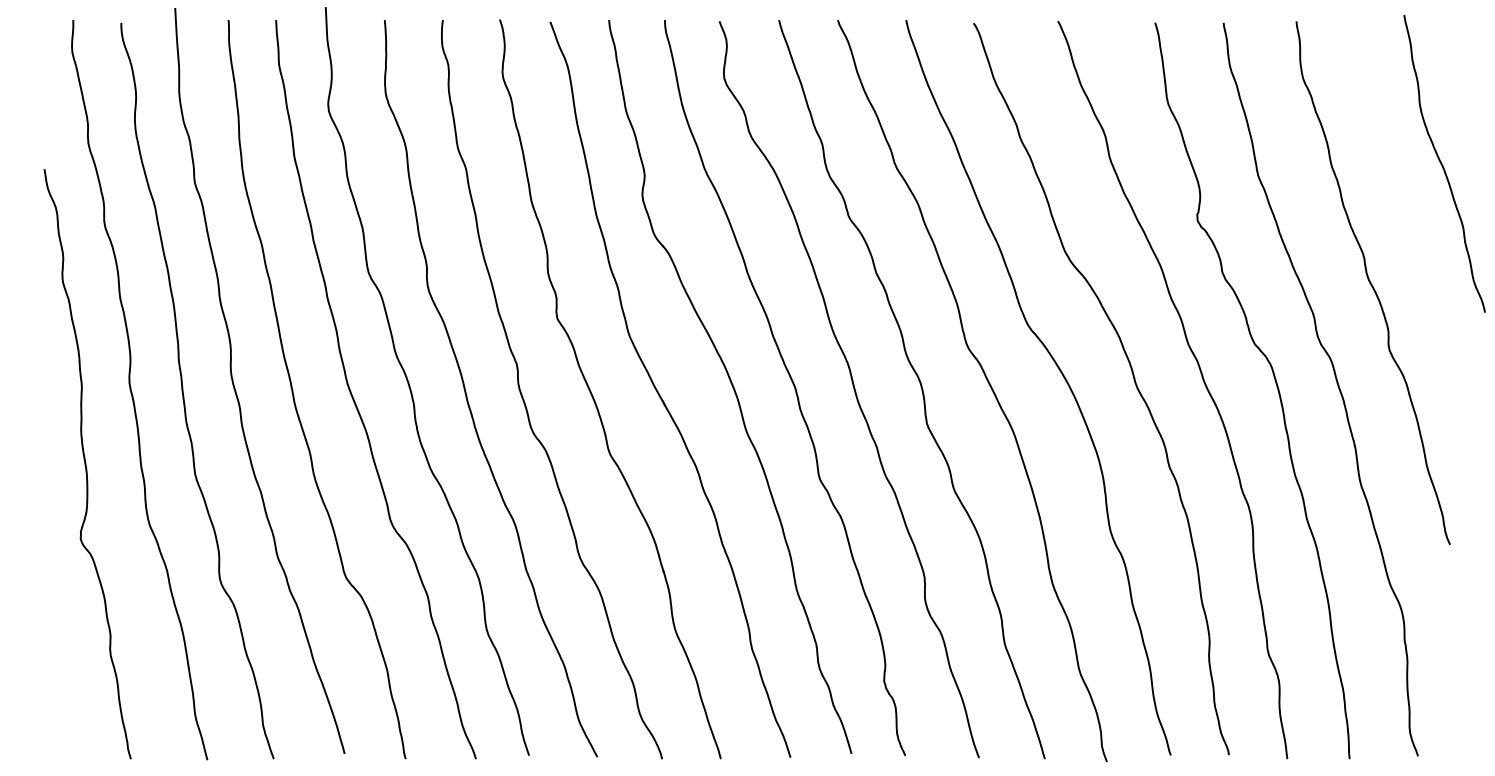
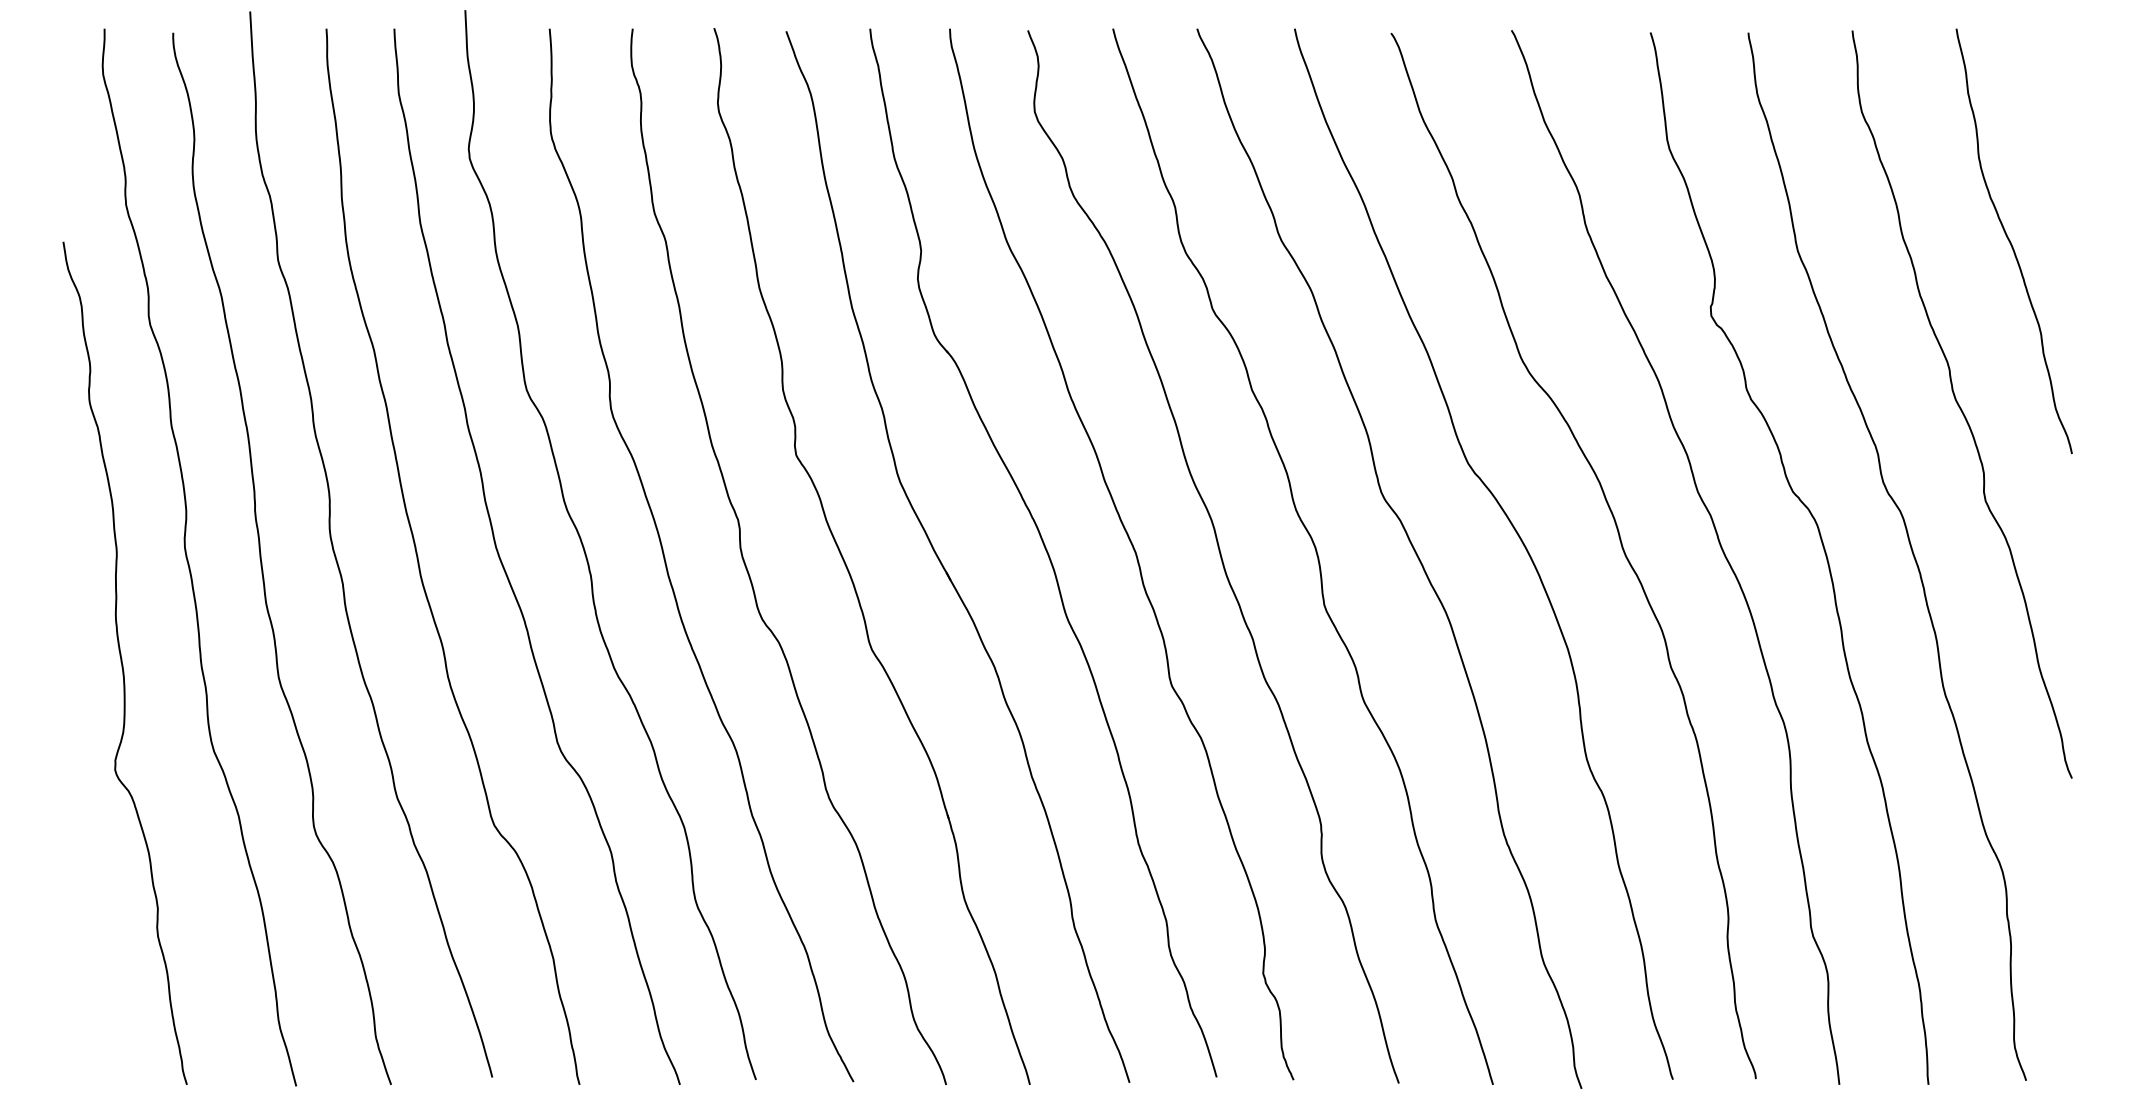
curve: (1442, 163) -> (2011, 240), moved

